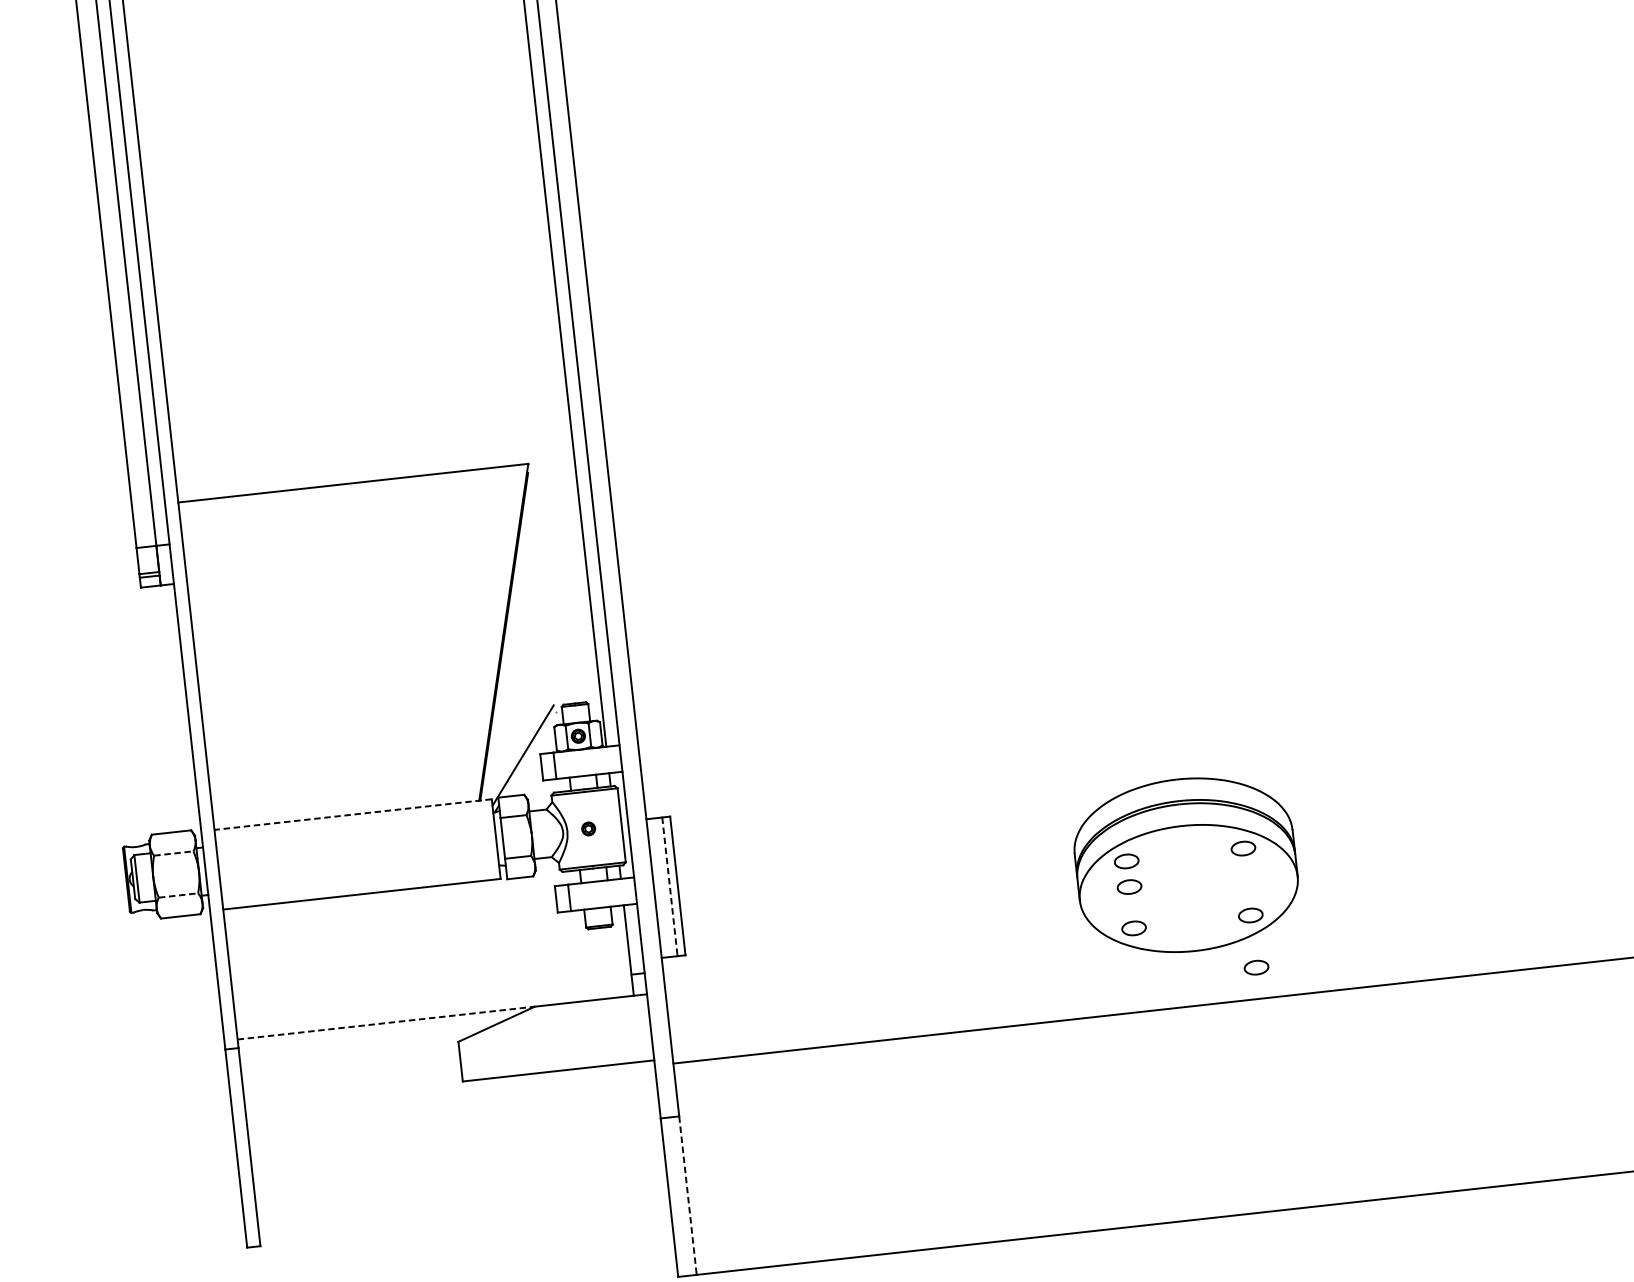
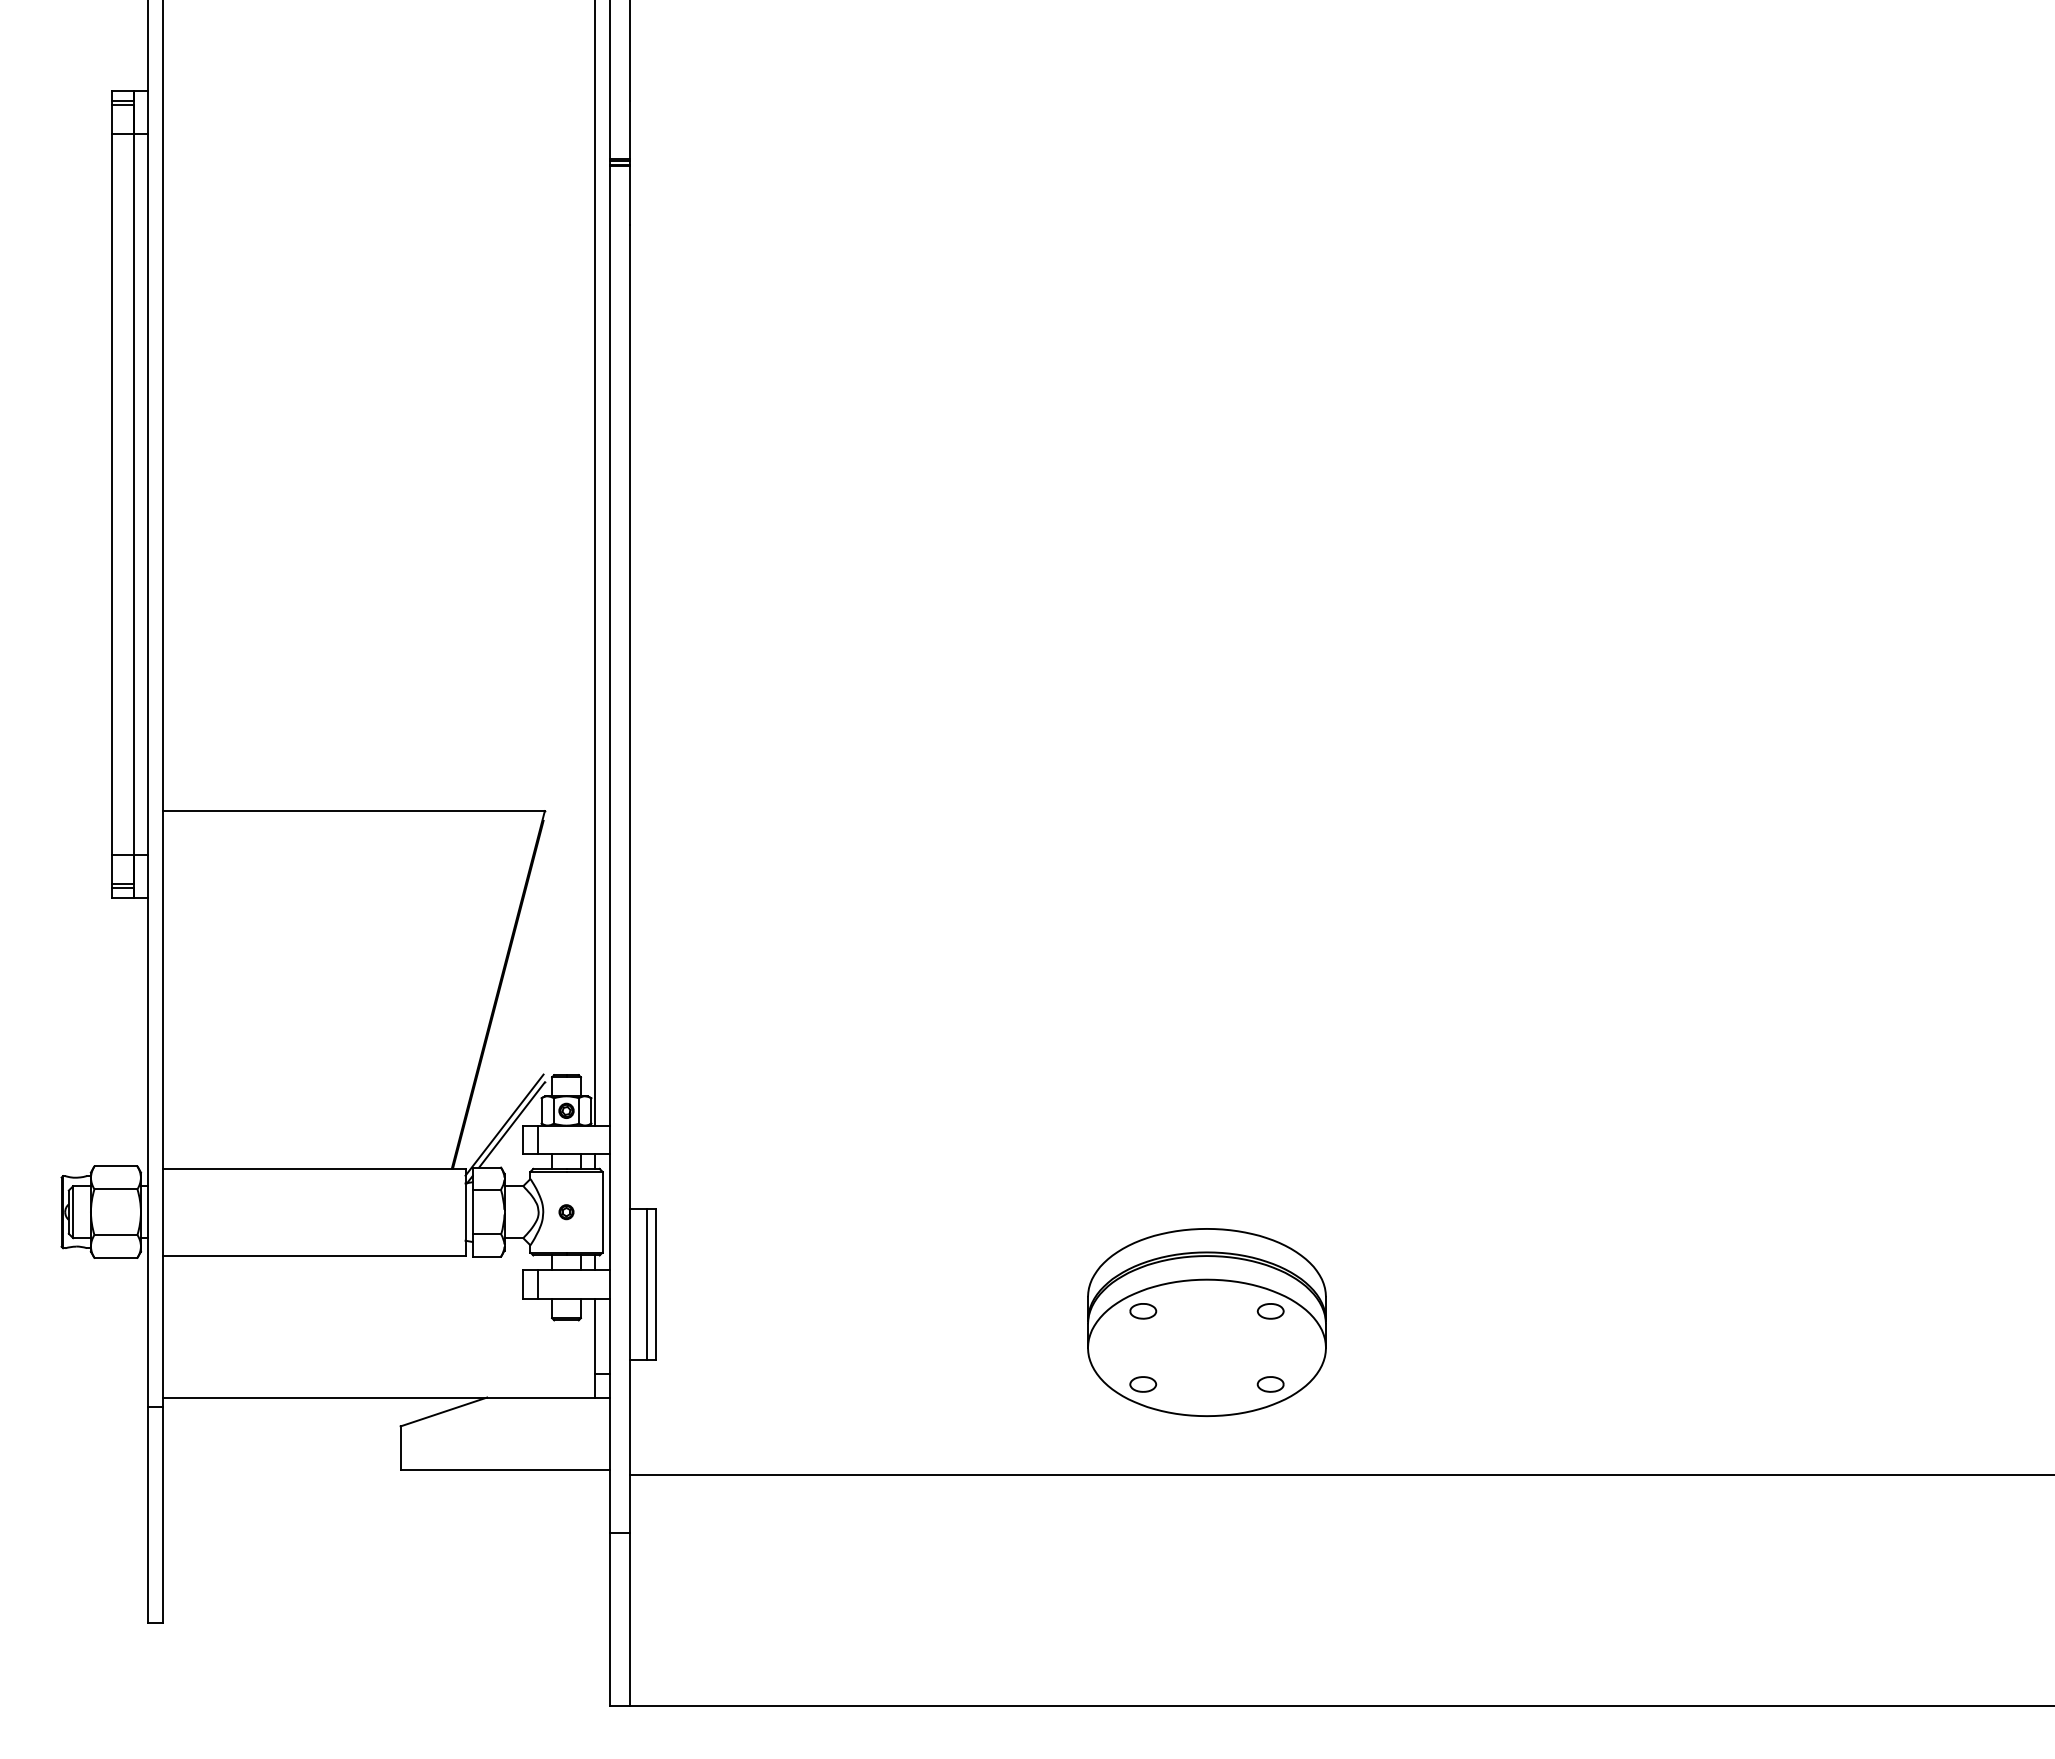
line: (529, 754) -> (511, 1124), added
line: (352, 814) -> (313, 1168), dashed -> solid
line: (174, 853) -> (116, 1189), dashed -> solid
line: (670, 886) -> (647, 1284), dashed -> solid
part: (1129, 887) -> (1143, 1339), removed
line: (179, 895) -> (116, 1235), dashed -> solid
part: (1256, 967) -> (1270, 1441), removed
line: (386, 1023) -> (325, 1397), dashed -> solid
line: (687, 1195) -> (629, 1619), dashed -> solid

